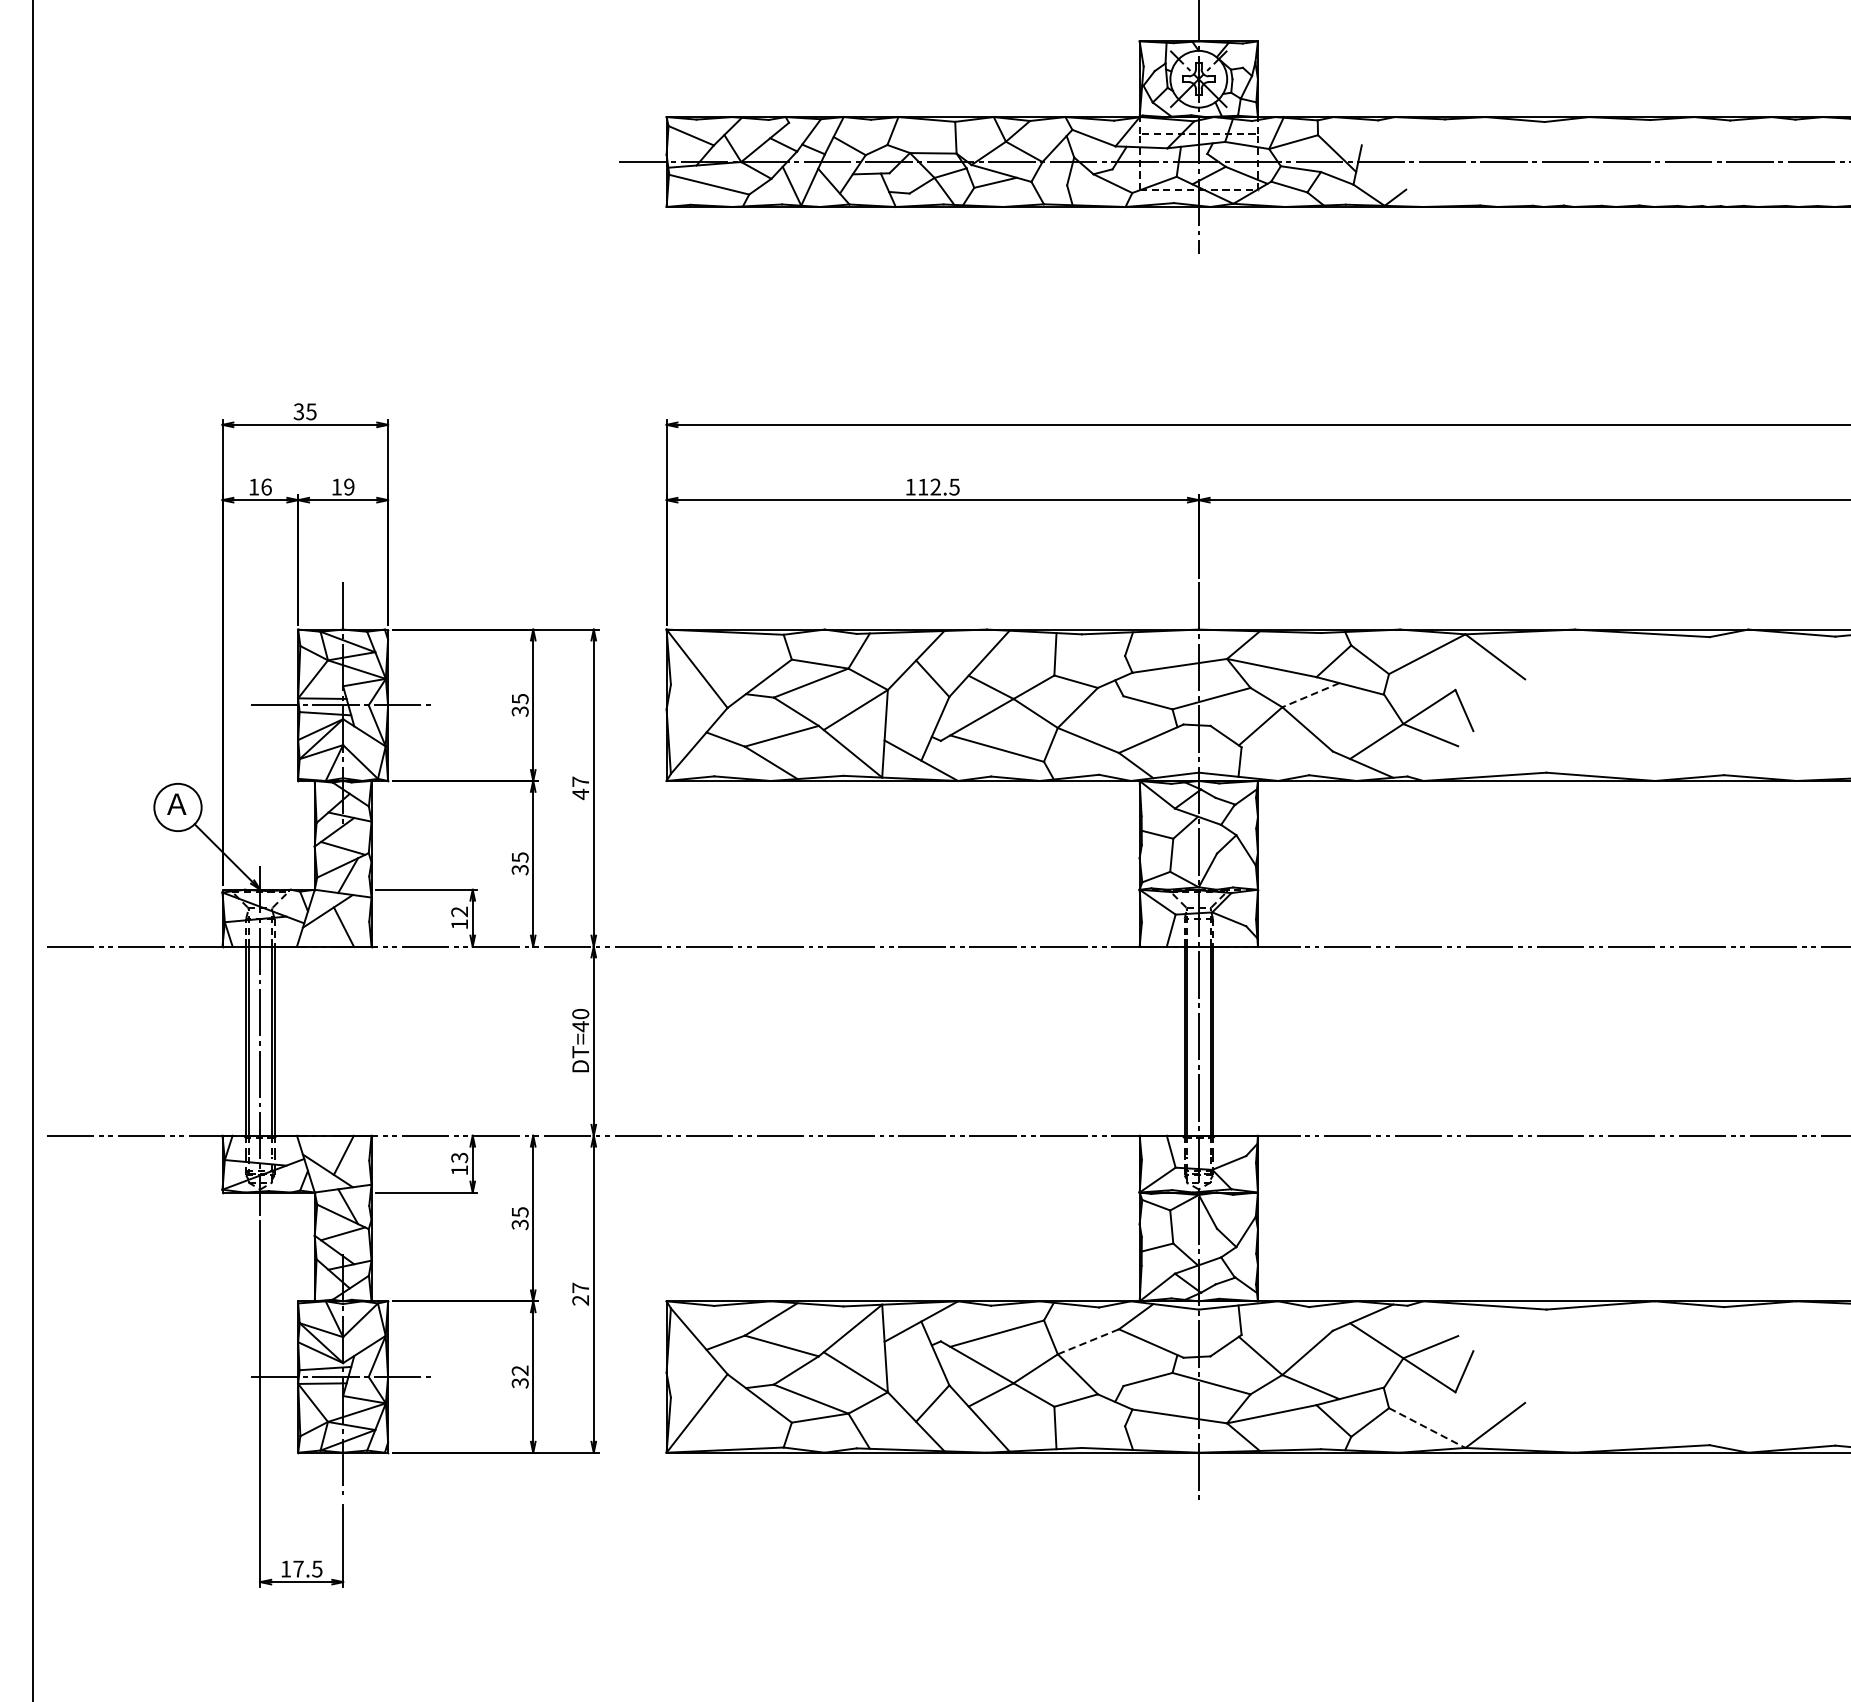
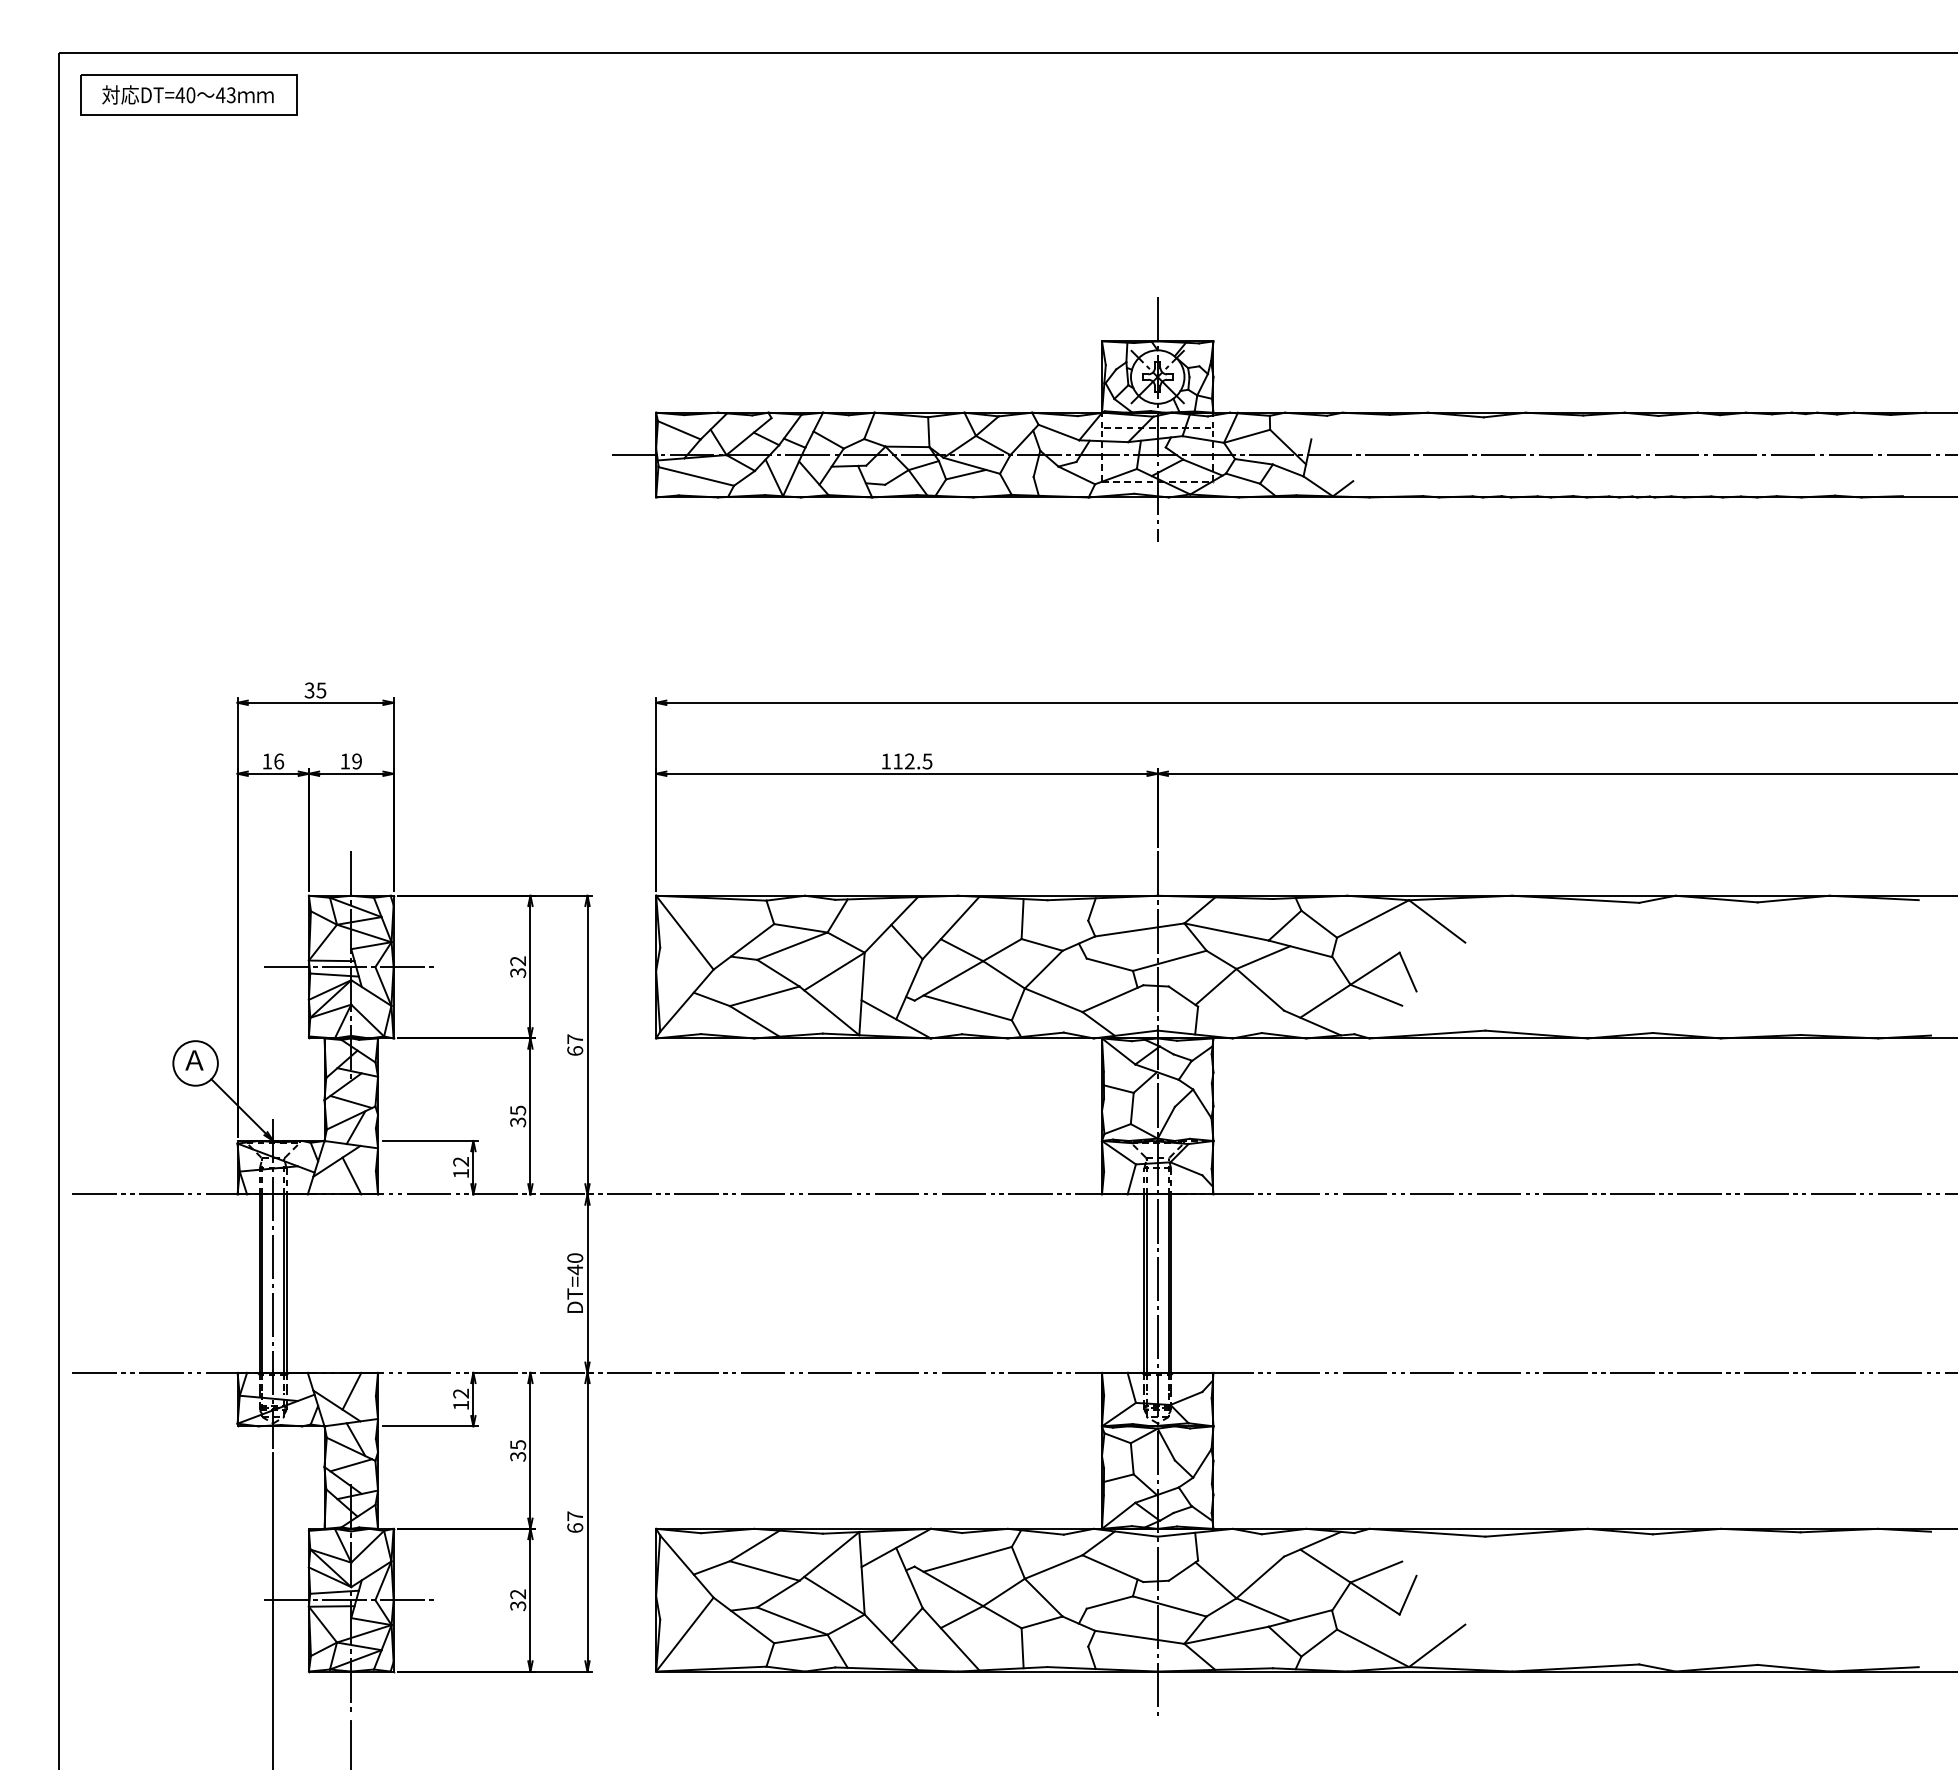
line: (1309, 695) -> (1262, 957), dashed -> solid
text: (520, 699) -> (518, 961), 35 -> 32
text: (581, 793) -> (575, 1050), 47 -> 67
text: (460, 1157) -> (461, 1393), 13 -> 12
text: (581, 1299) -> (575, 1527), 27 -> 67
line: (1089, 1341) -> (1054, 1566), dashed -> solid
line: (1427, 1428) -> (1373, 1648), dashed -> solid

